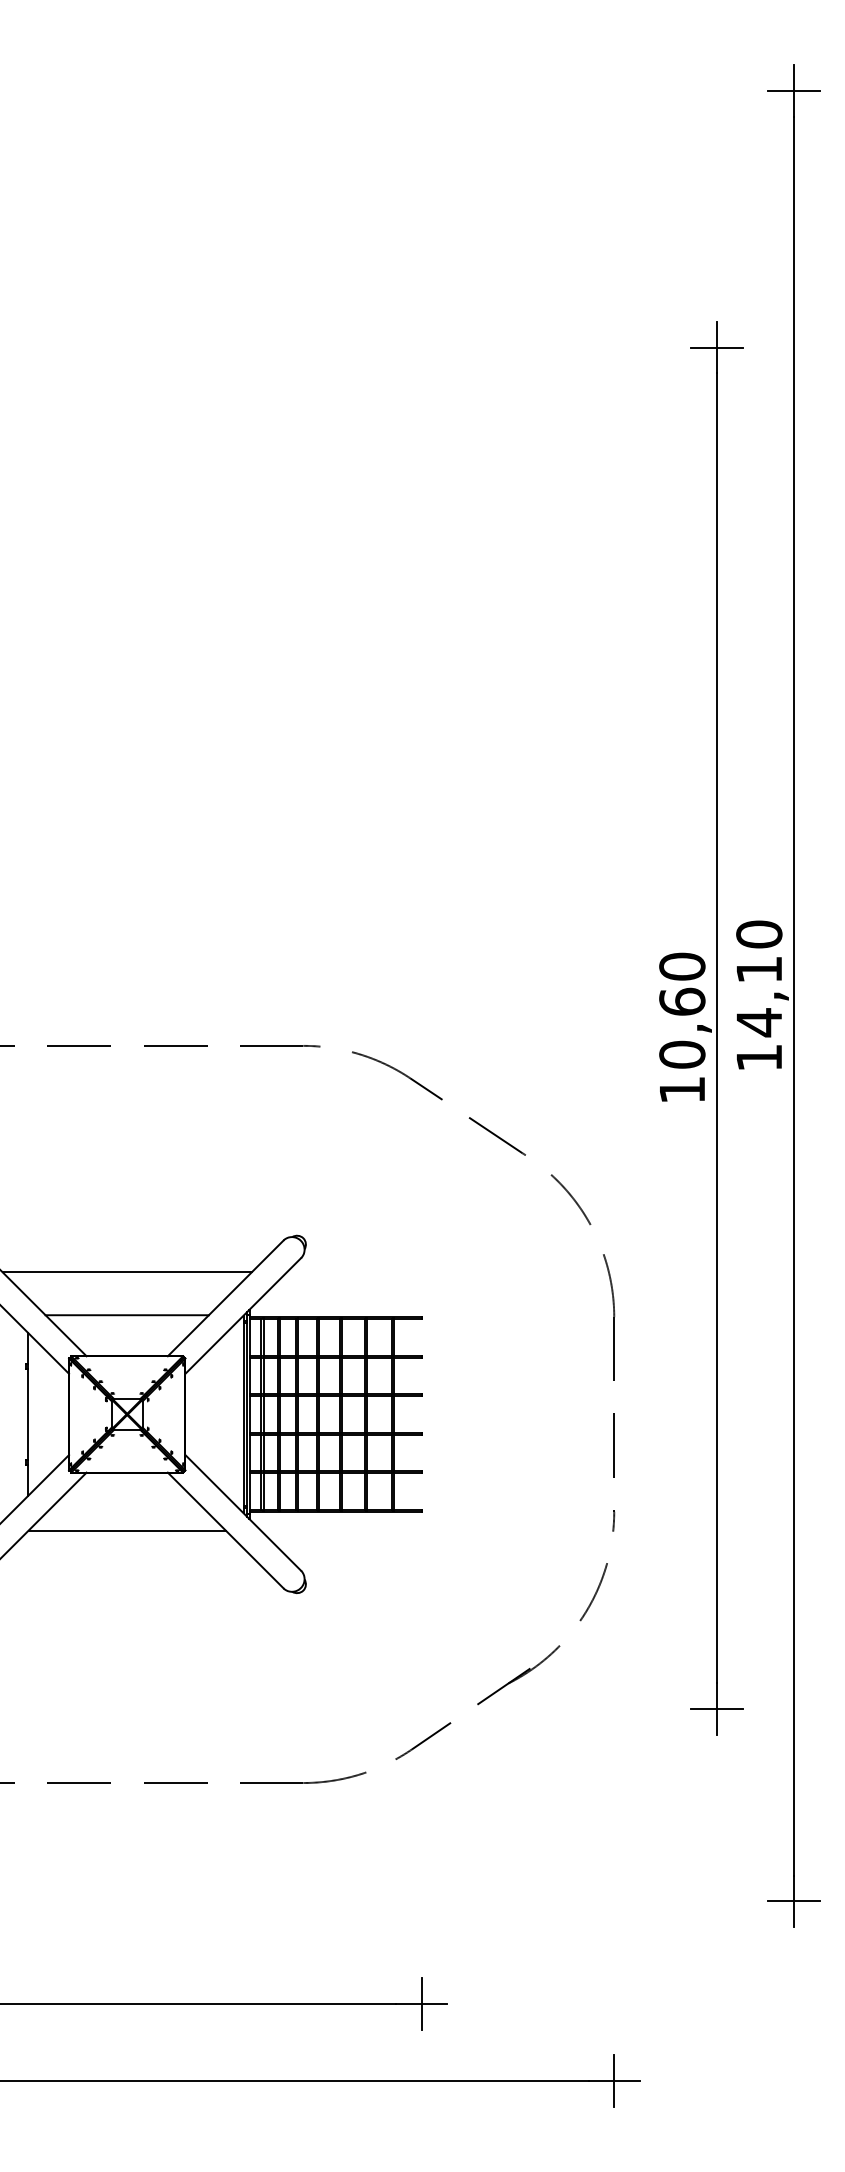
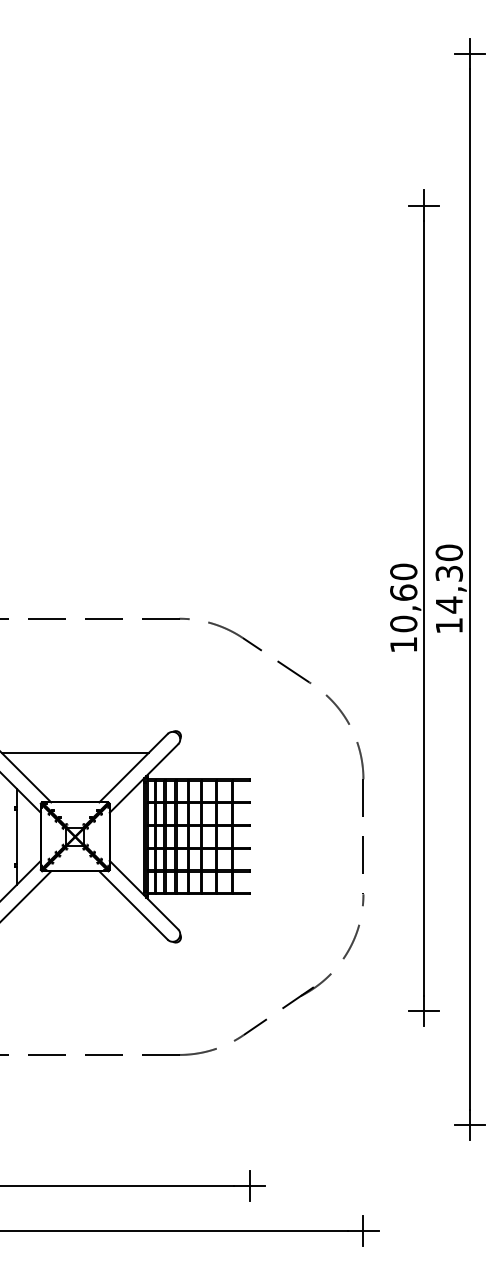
text: (759, 969) -> (449, 573), 14,10 -> 14,30
line: (125, 1315) -> (74, 778), removed
line: (125, 1530) -> (74, 905), removed

